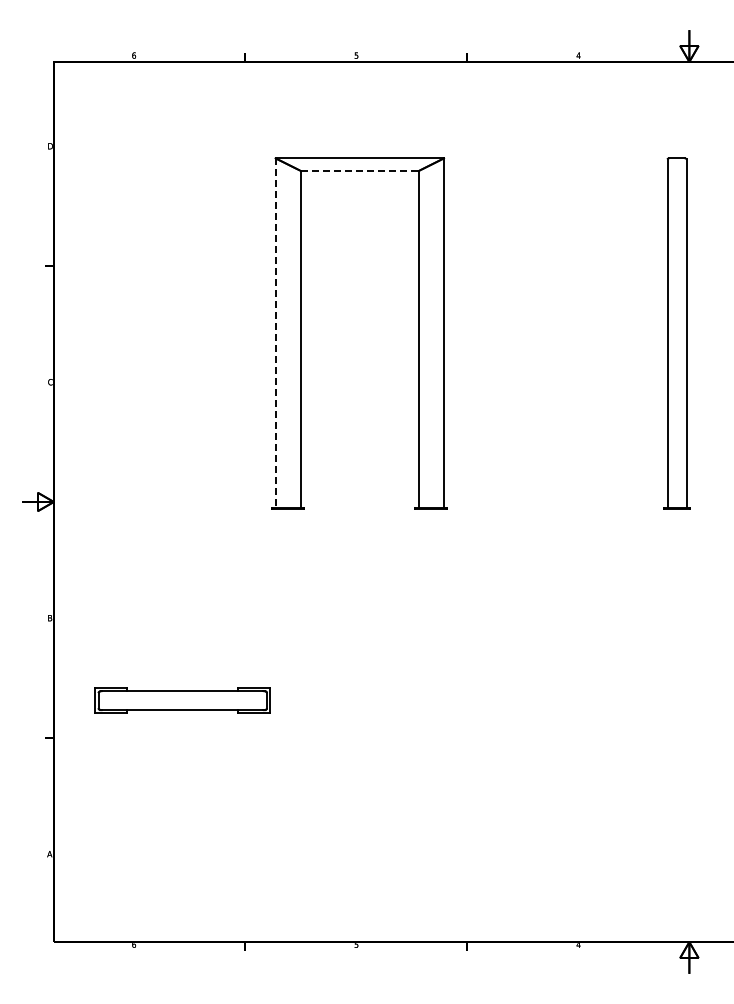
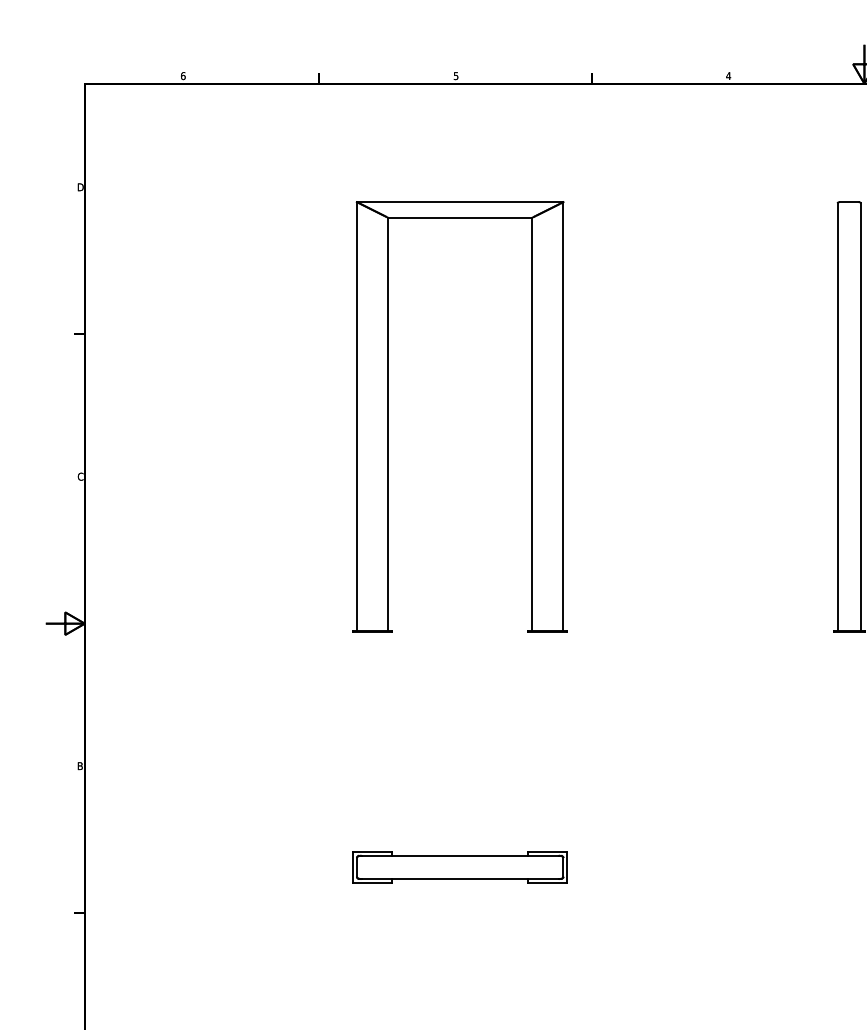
line: (359, 171) -> (459, 218), dashed -> solid
line: (275, 333) -> (356, 416), dashed -> solid
part: (182, 700) -> (459, 867), moved

